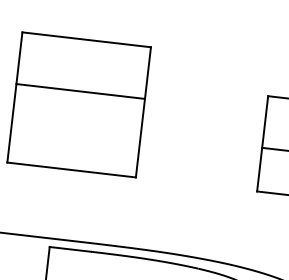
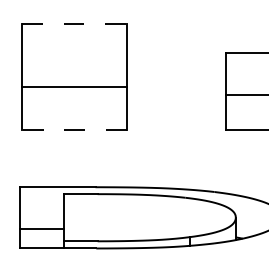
line: (86, 40) -> (74, 24), solid -> dashed
line: (80, 91) -> (74, 87), moved
line: (70, 170) -> (73, 130), solid -> dashed

